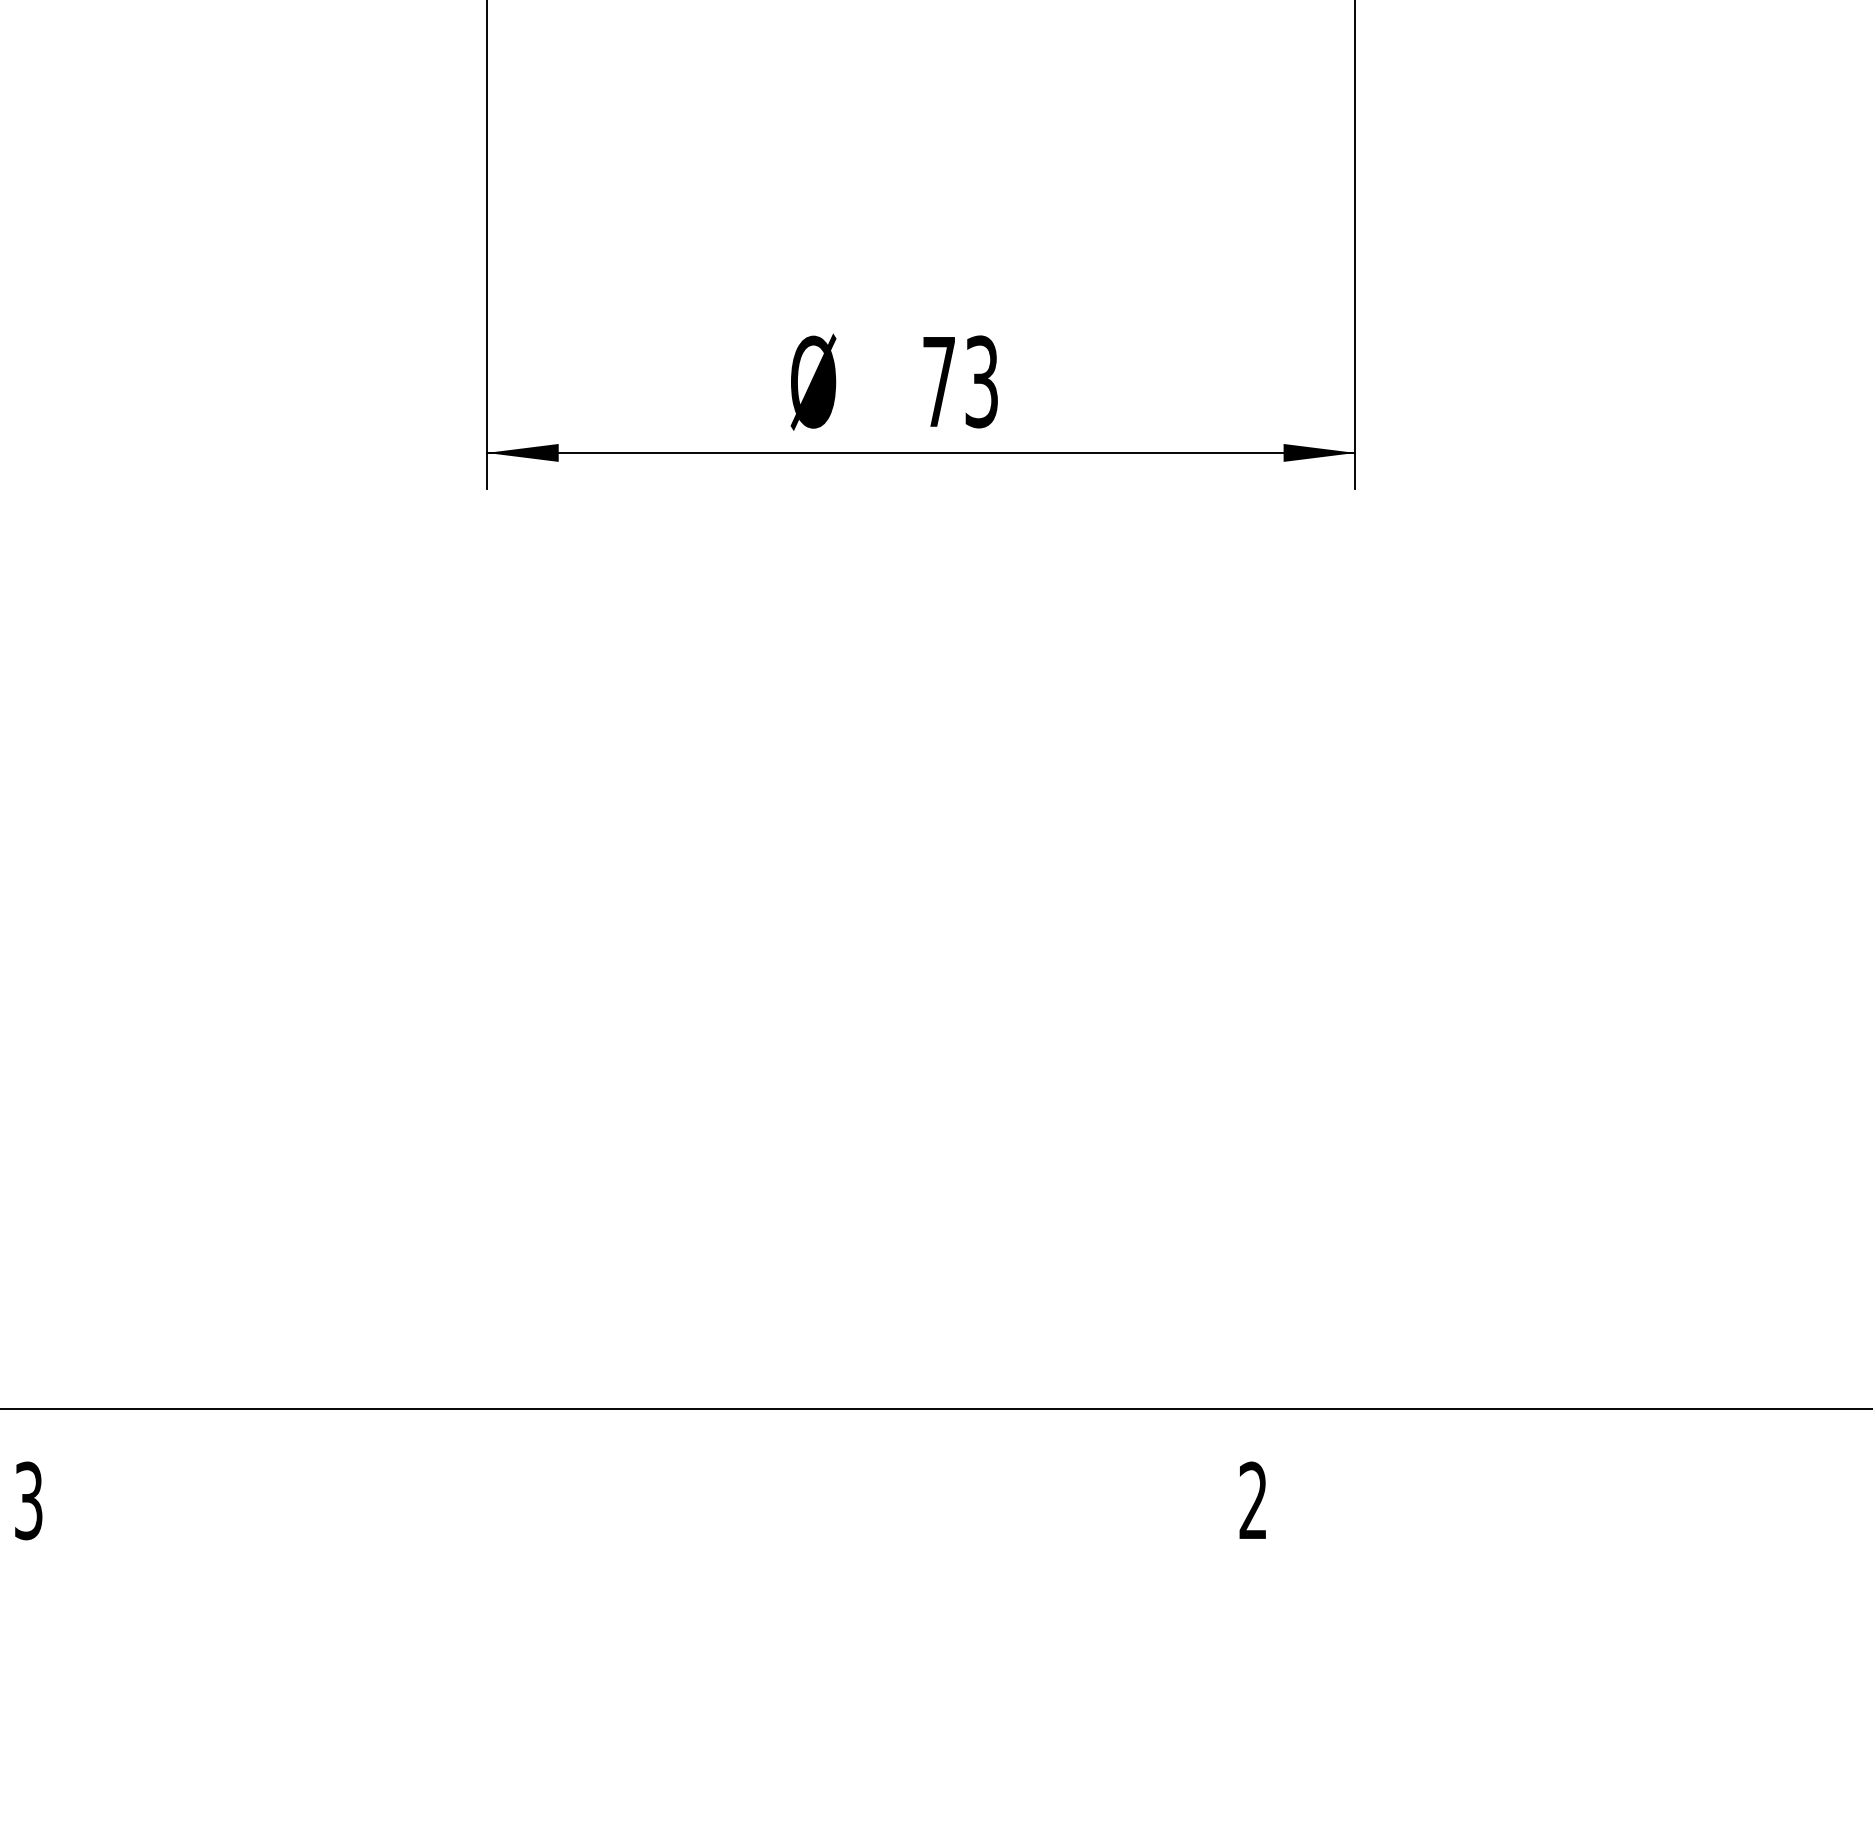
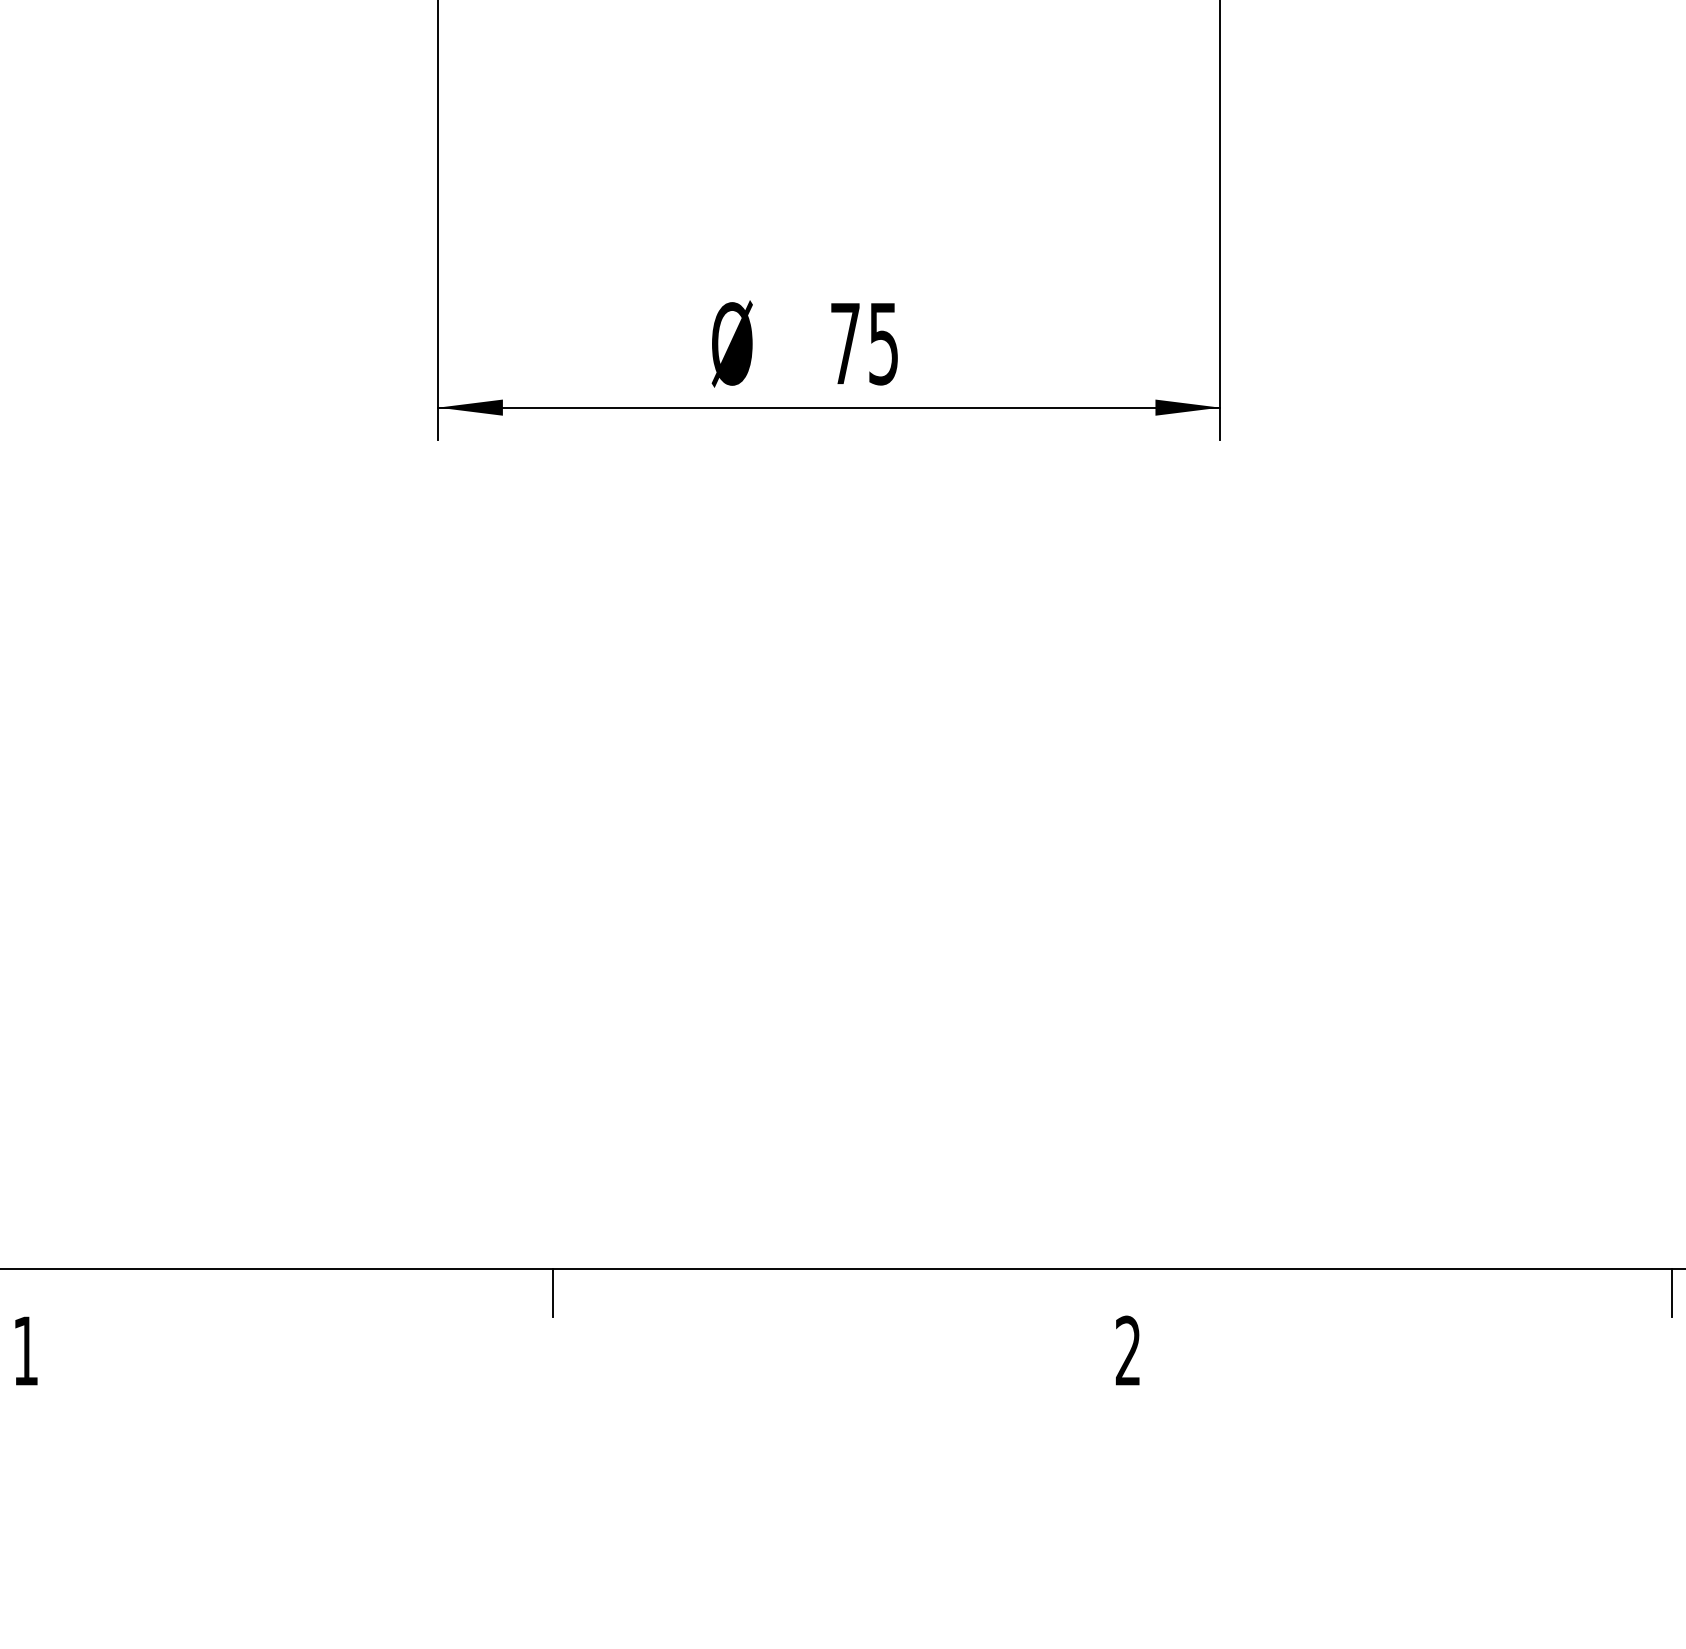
text: (981, 381) -> (883, 343), 73 -> 75
line: (614, 1436) -> (553, 1293), added
line: (1857, 1436) -> (1672, 1293), added
text: (28, 1500) -> (25, 1350), 3 -> 1

